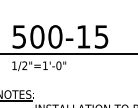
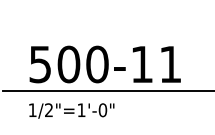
text: (101, 36) -> (170, 63), 500-15 -> 500-11

